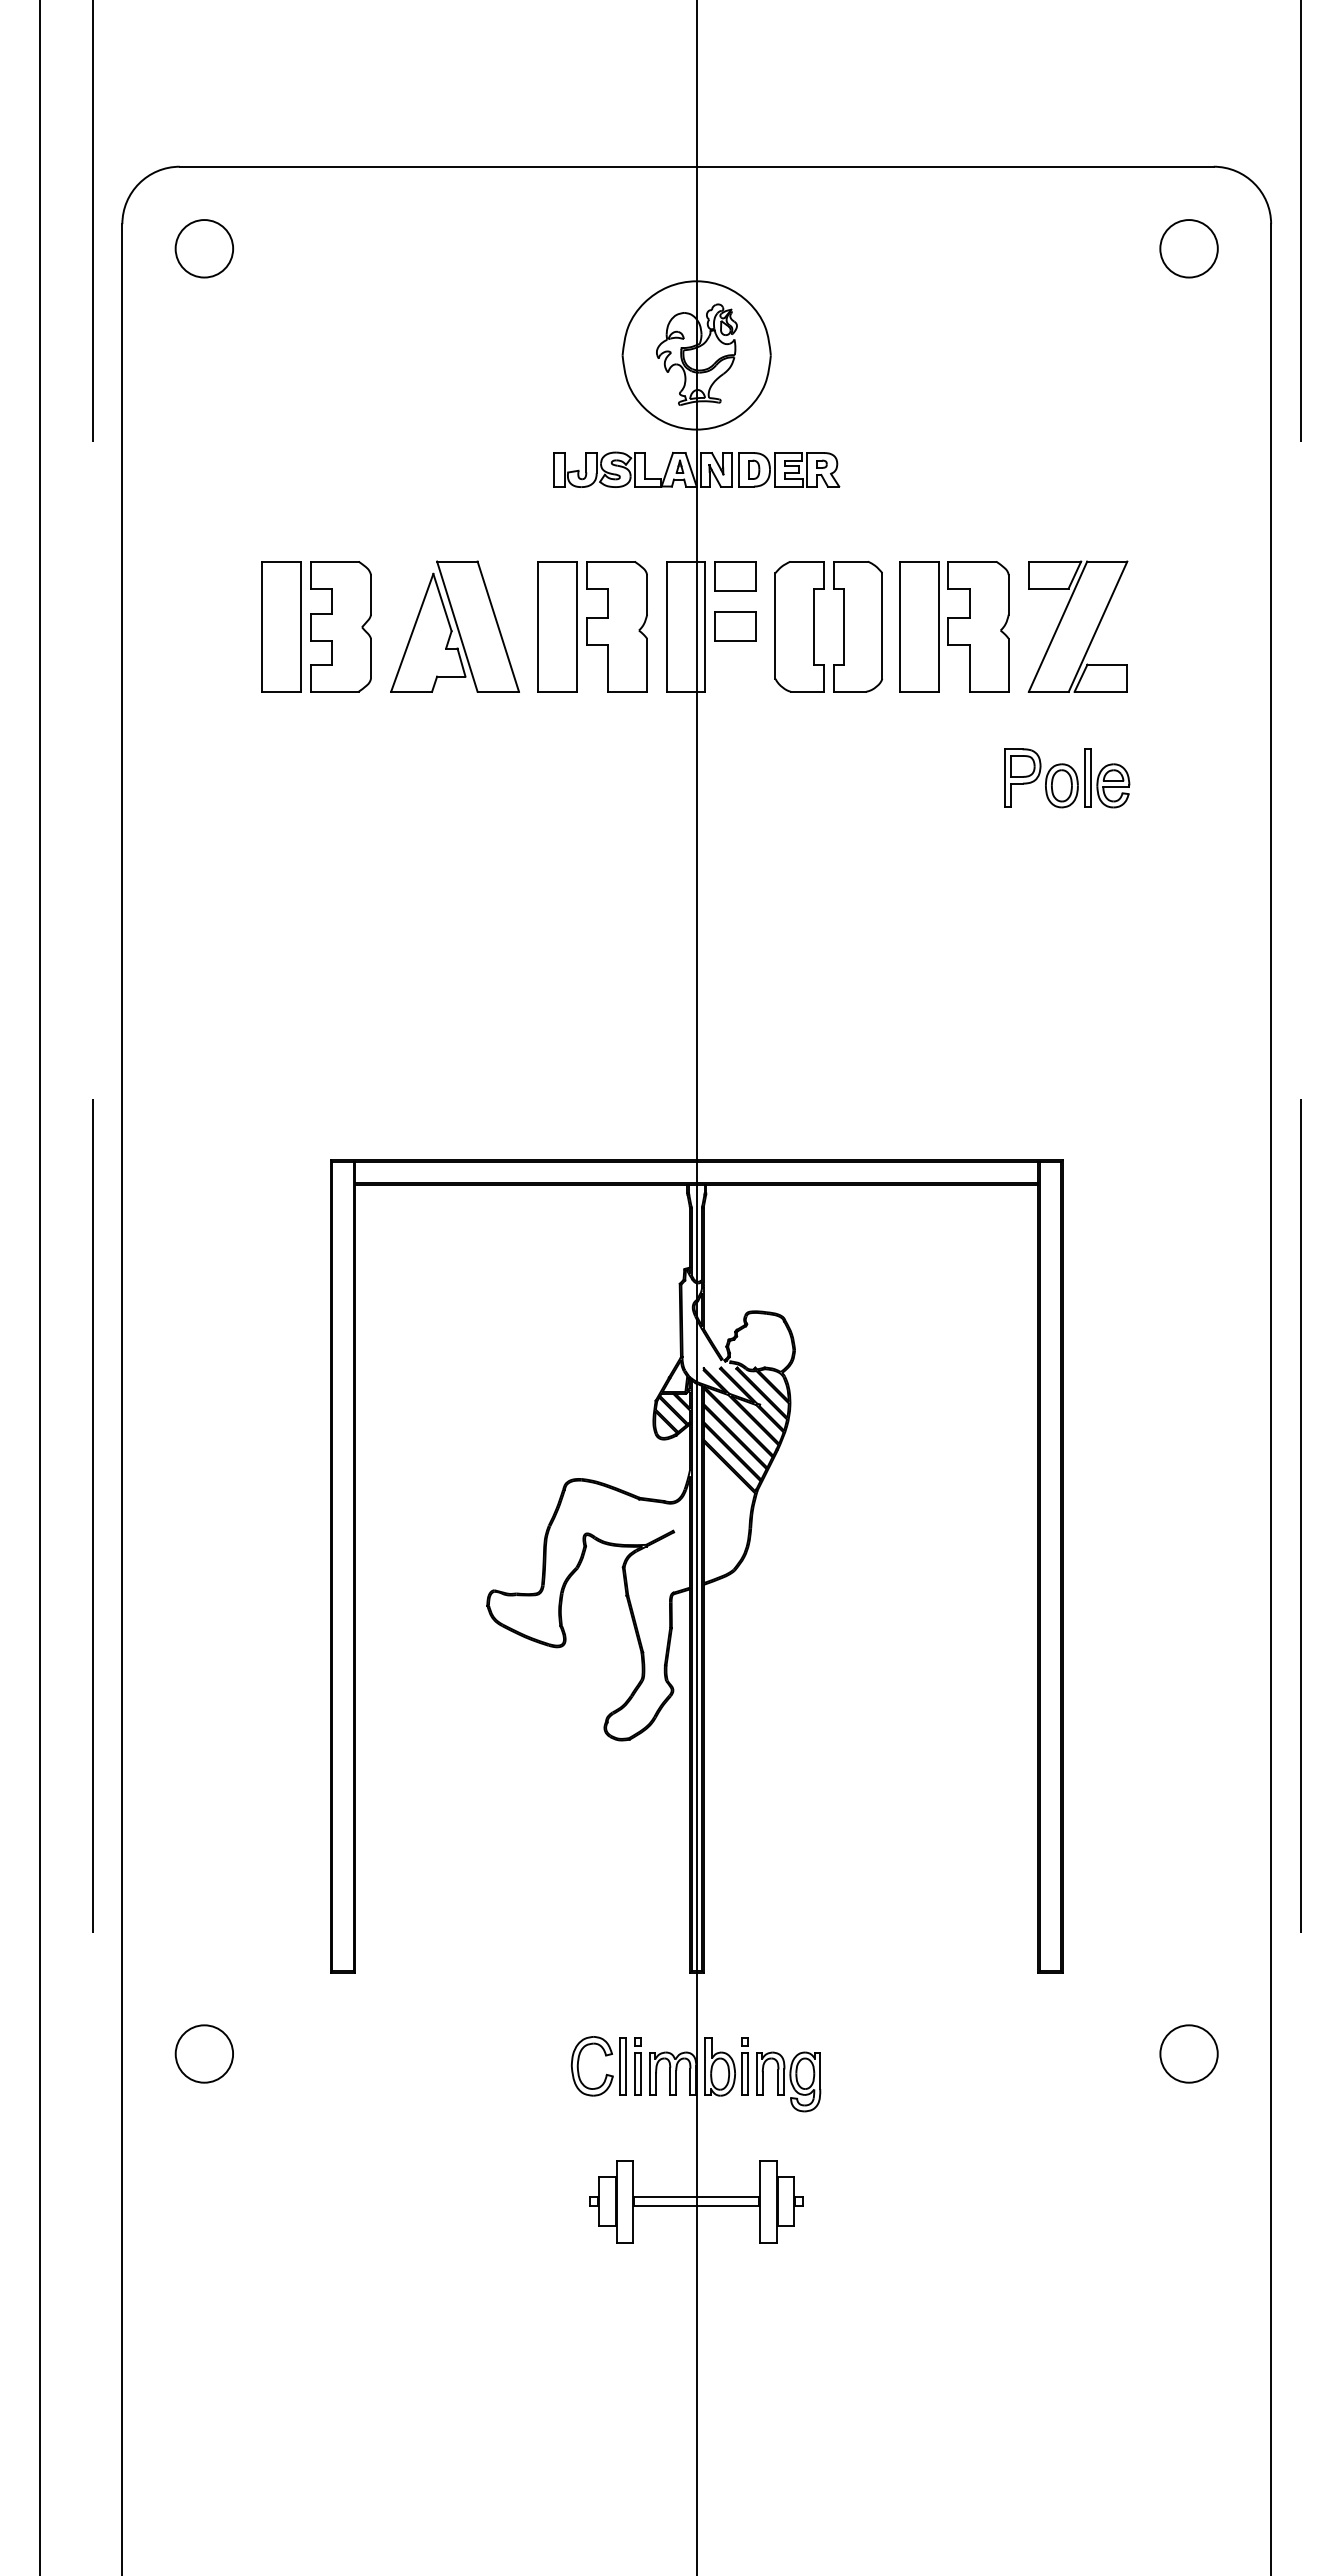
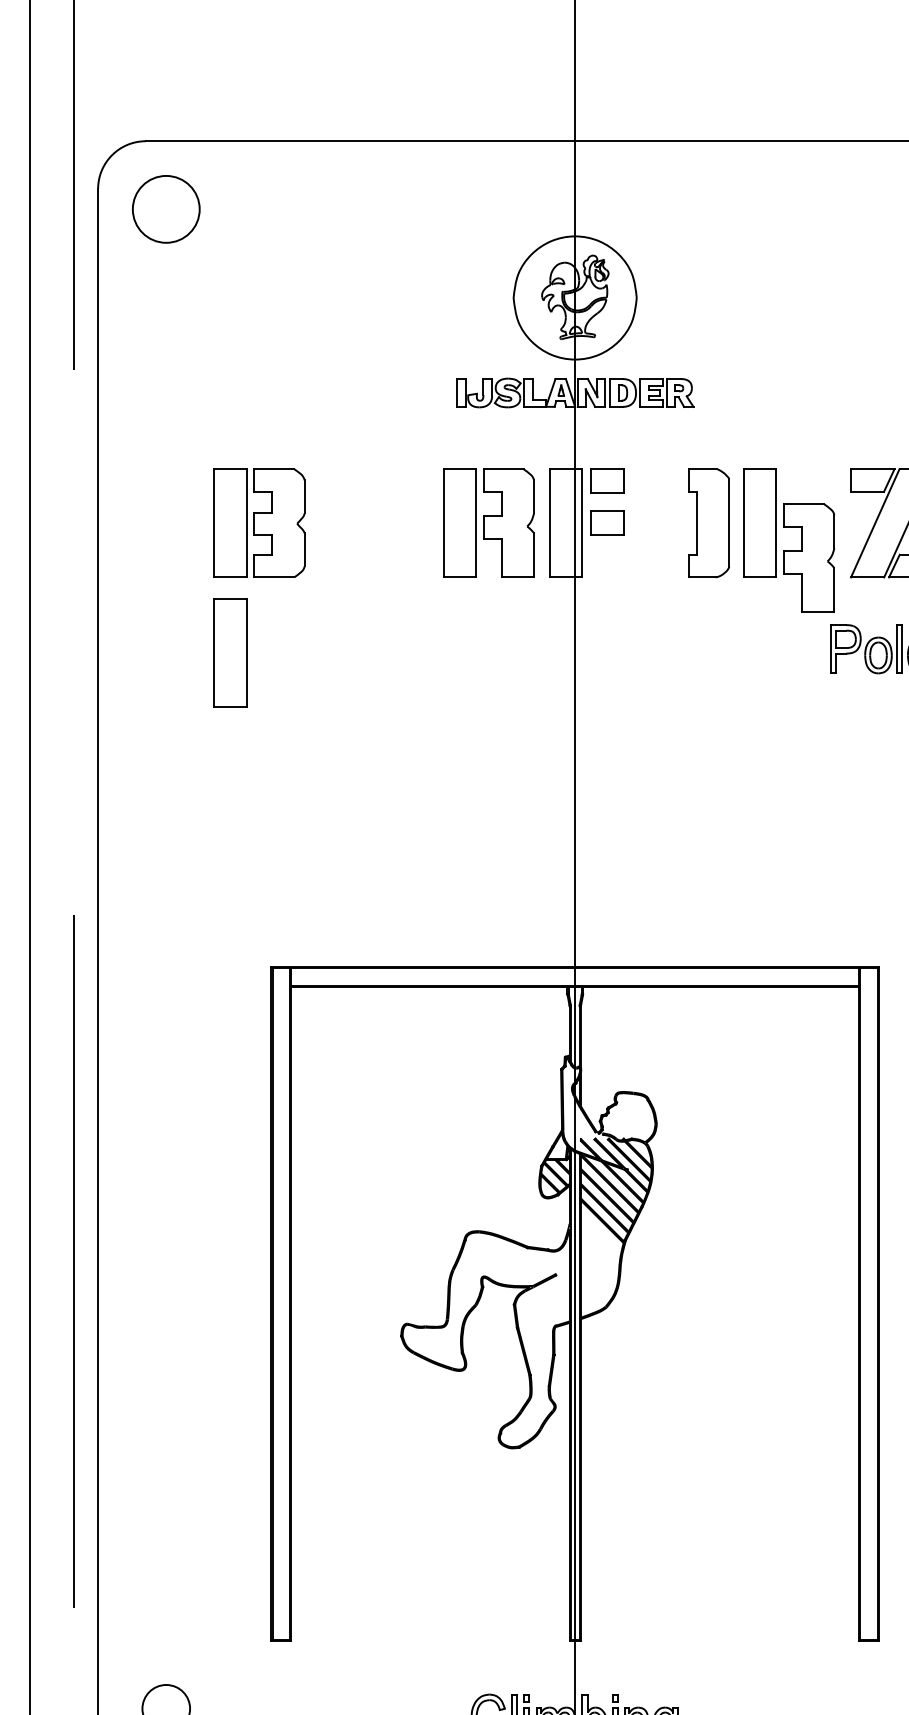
circle: (204, 248) -> (166, 209), size x1.4
part: (454, 626) -> (373, 523), removed
part: (799, 626) -> (660, 523), removed
part: (978, 626) -> (809, 558), moved
part: (281, 782) -> (230, 652), added

